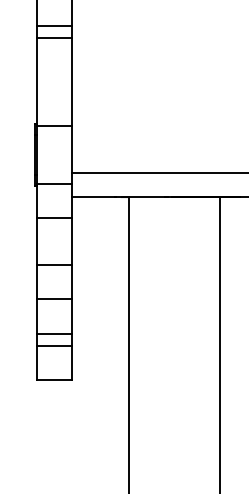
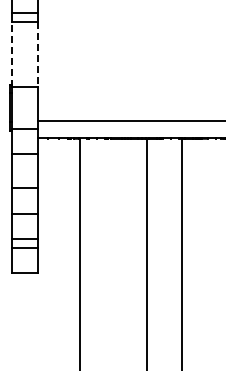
line: (37, 80) -> (12, 53), solid -> dashed
line: (71, 82) -> (37, 54), solid -> dashed

